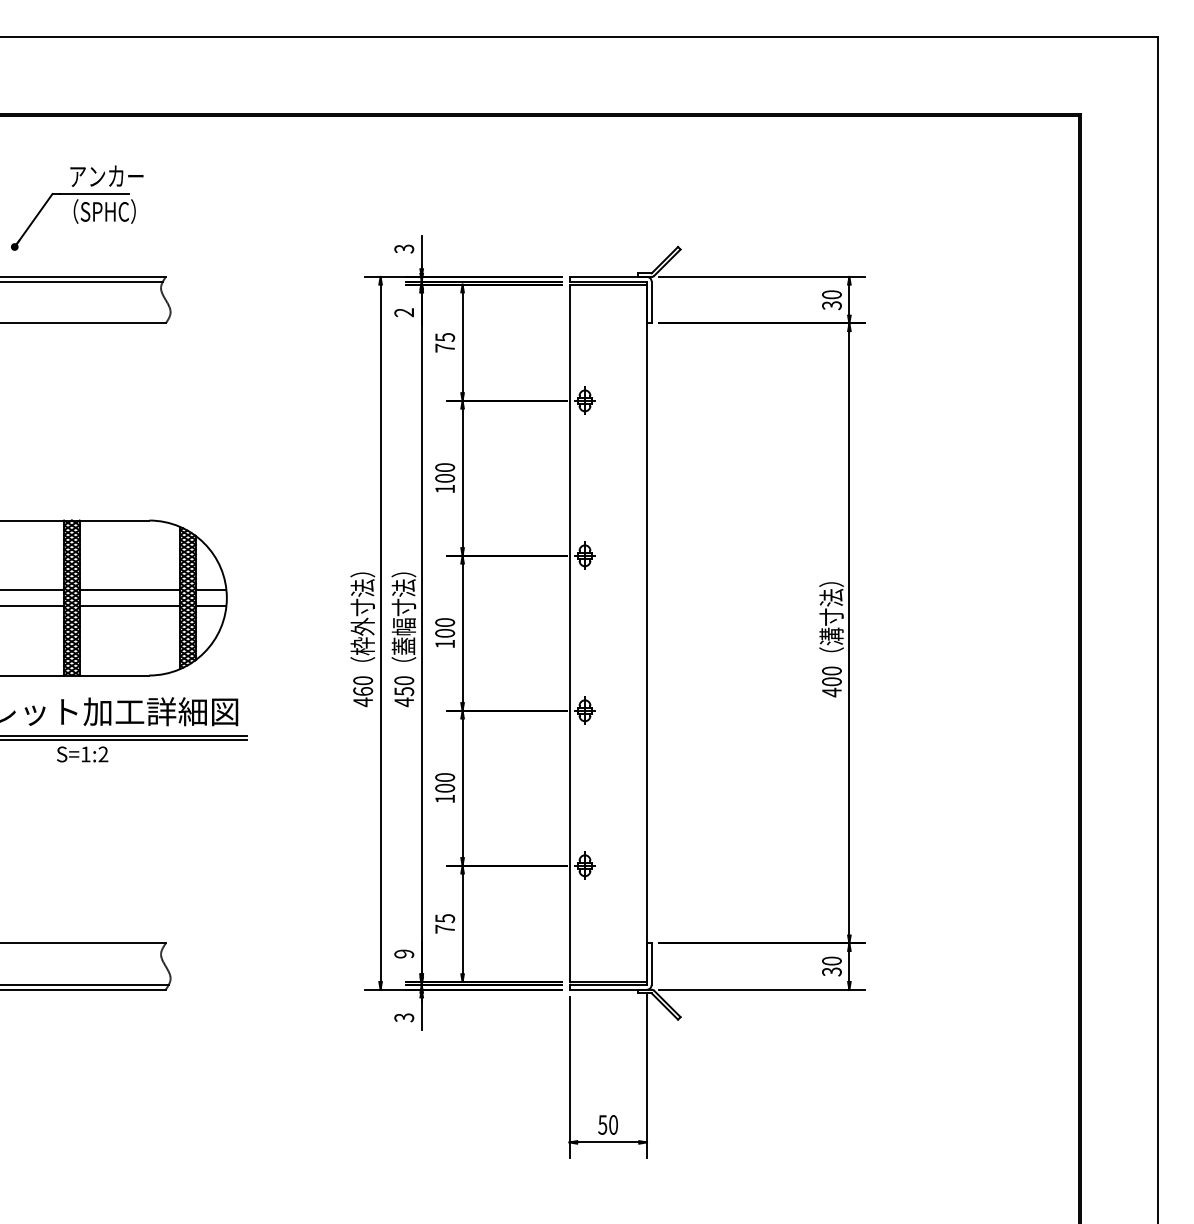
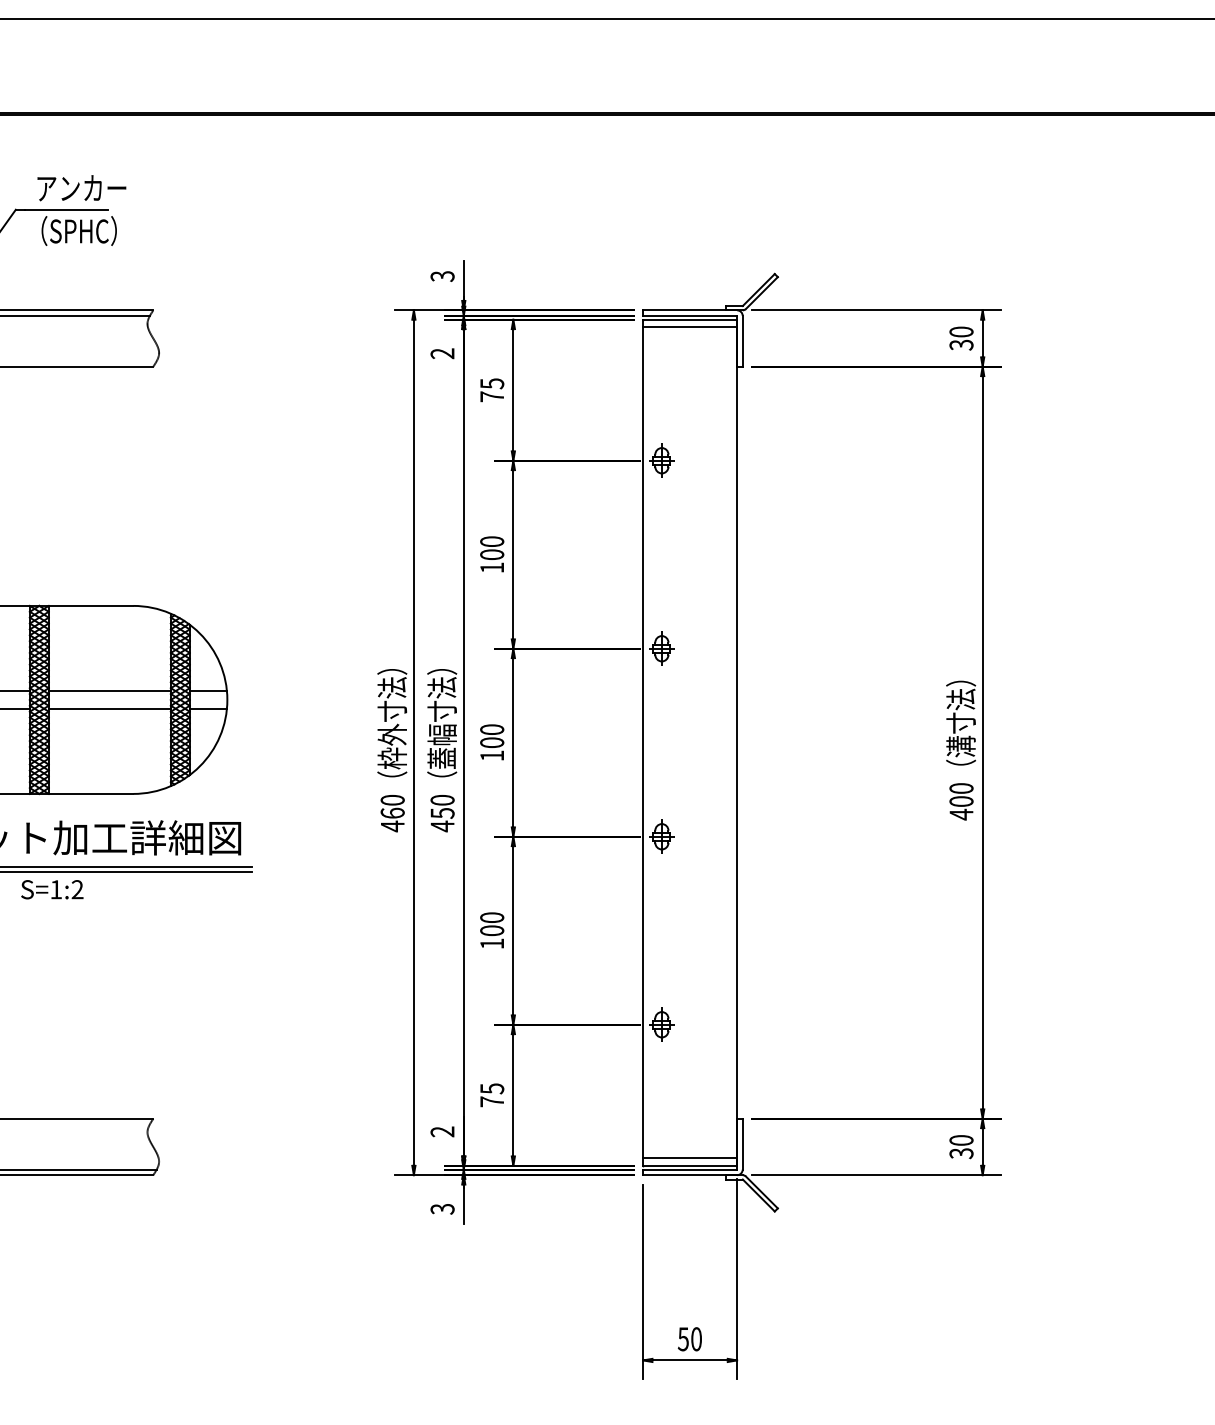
line: (607, 290) -> (689, 326), added
text: (404, 953) -> (442, 1131), 9 -> 2
line: (607, 975) -> (689, 1157), added

